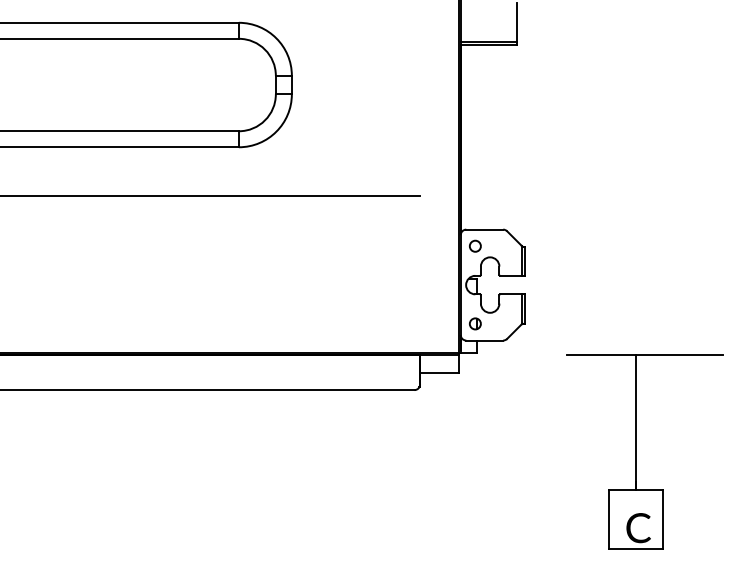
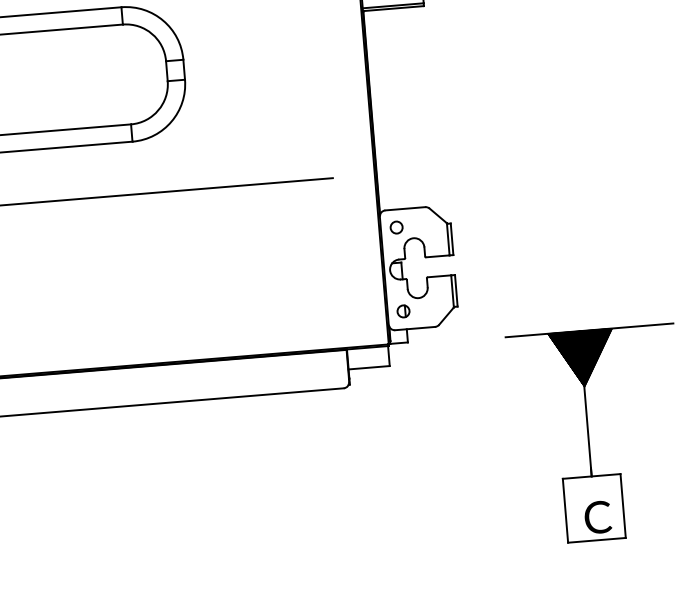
hatch: (635, 381) -> (581, 359), added

